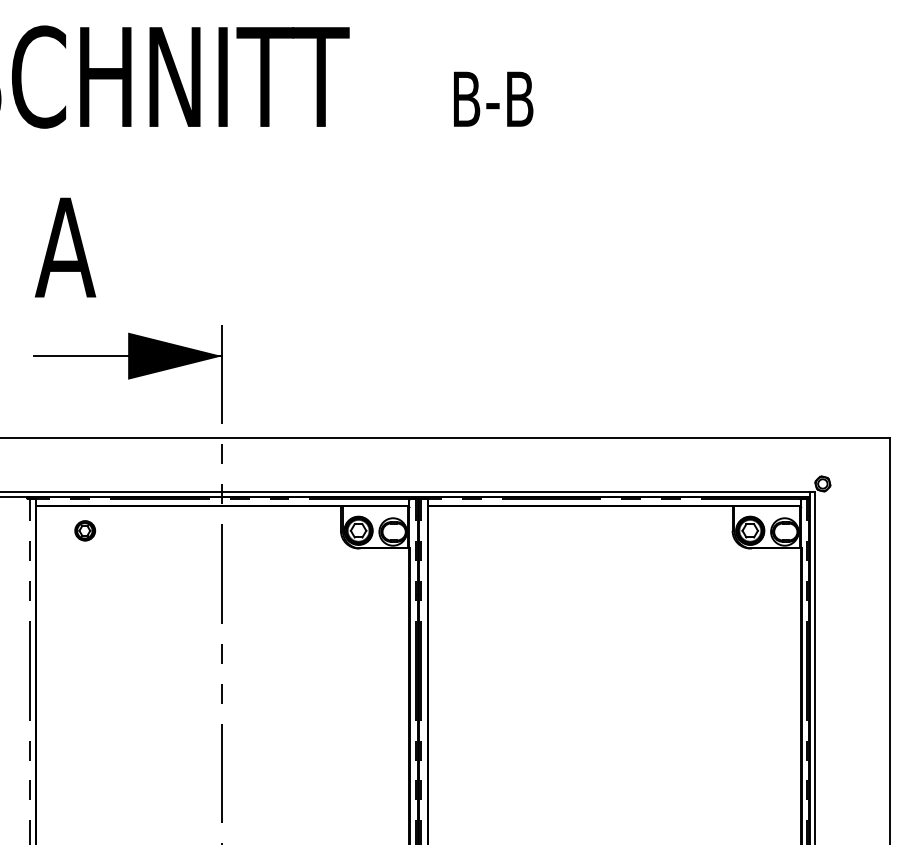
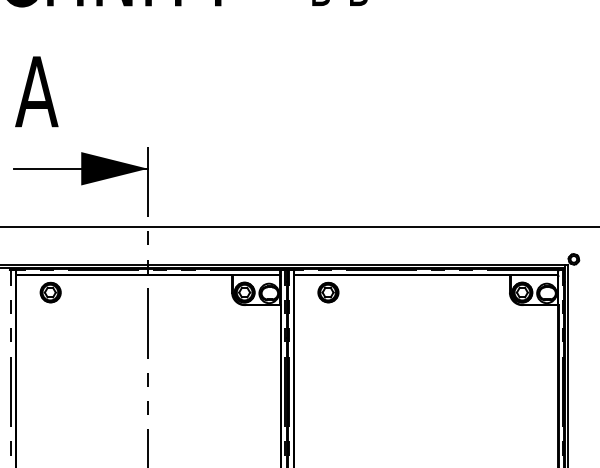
part: (85, 530) -> (50, 292), size x1.43
part: (476, 530) -> (328, 292), added

